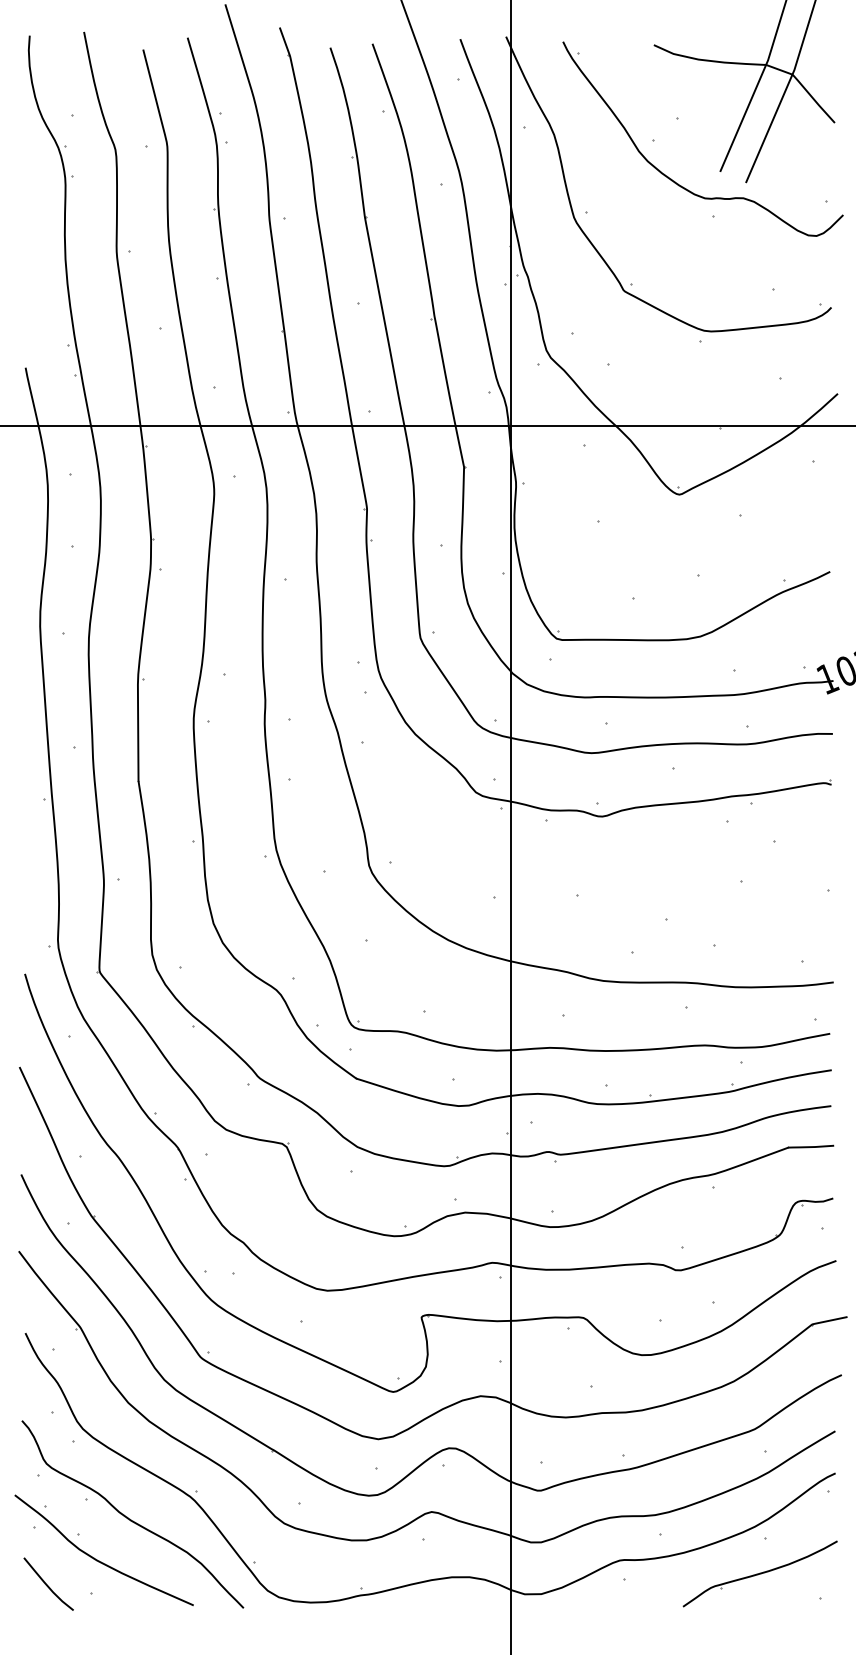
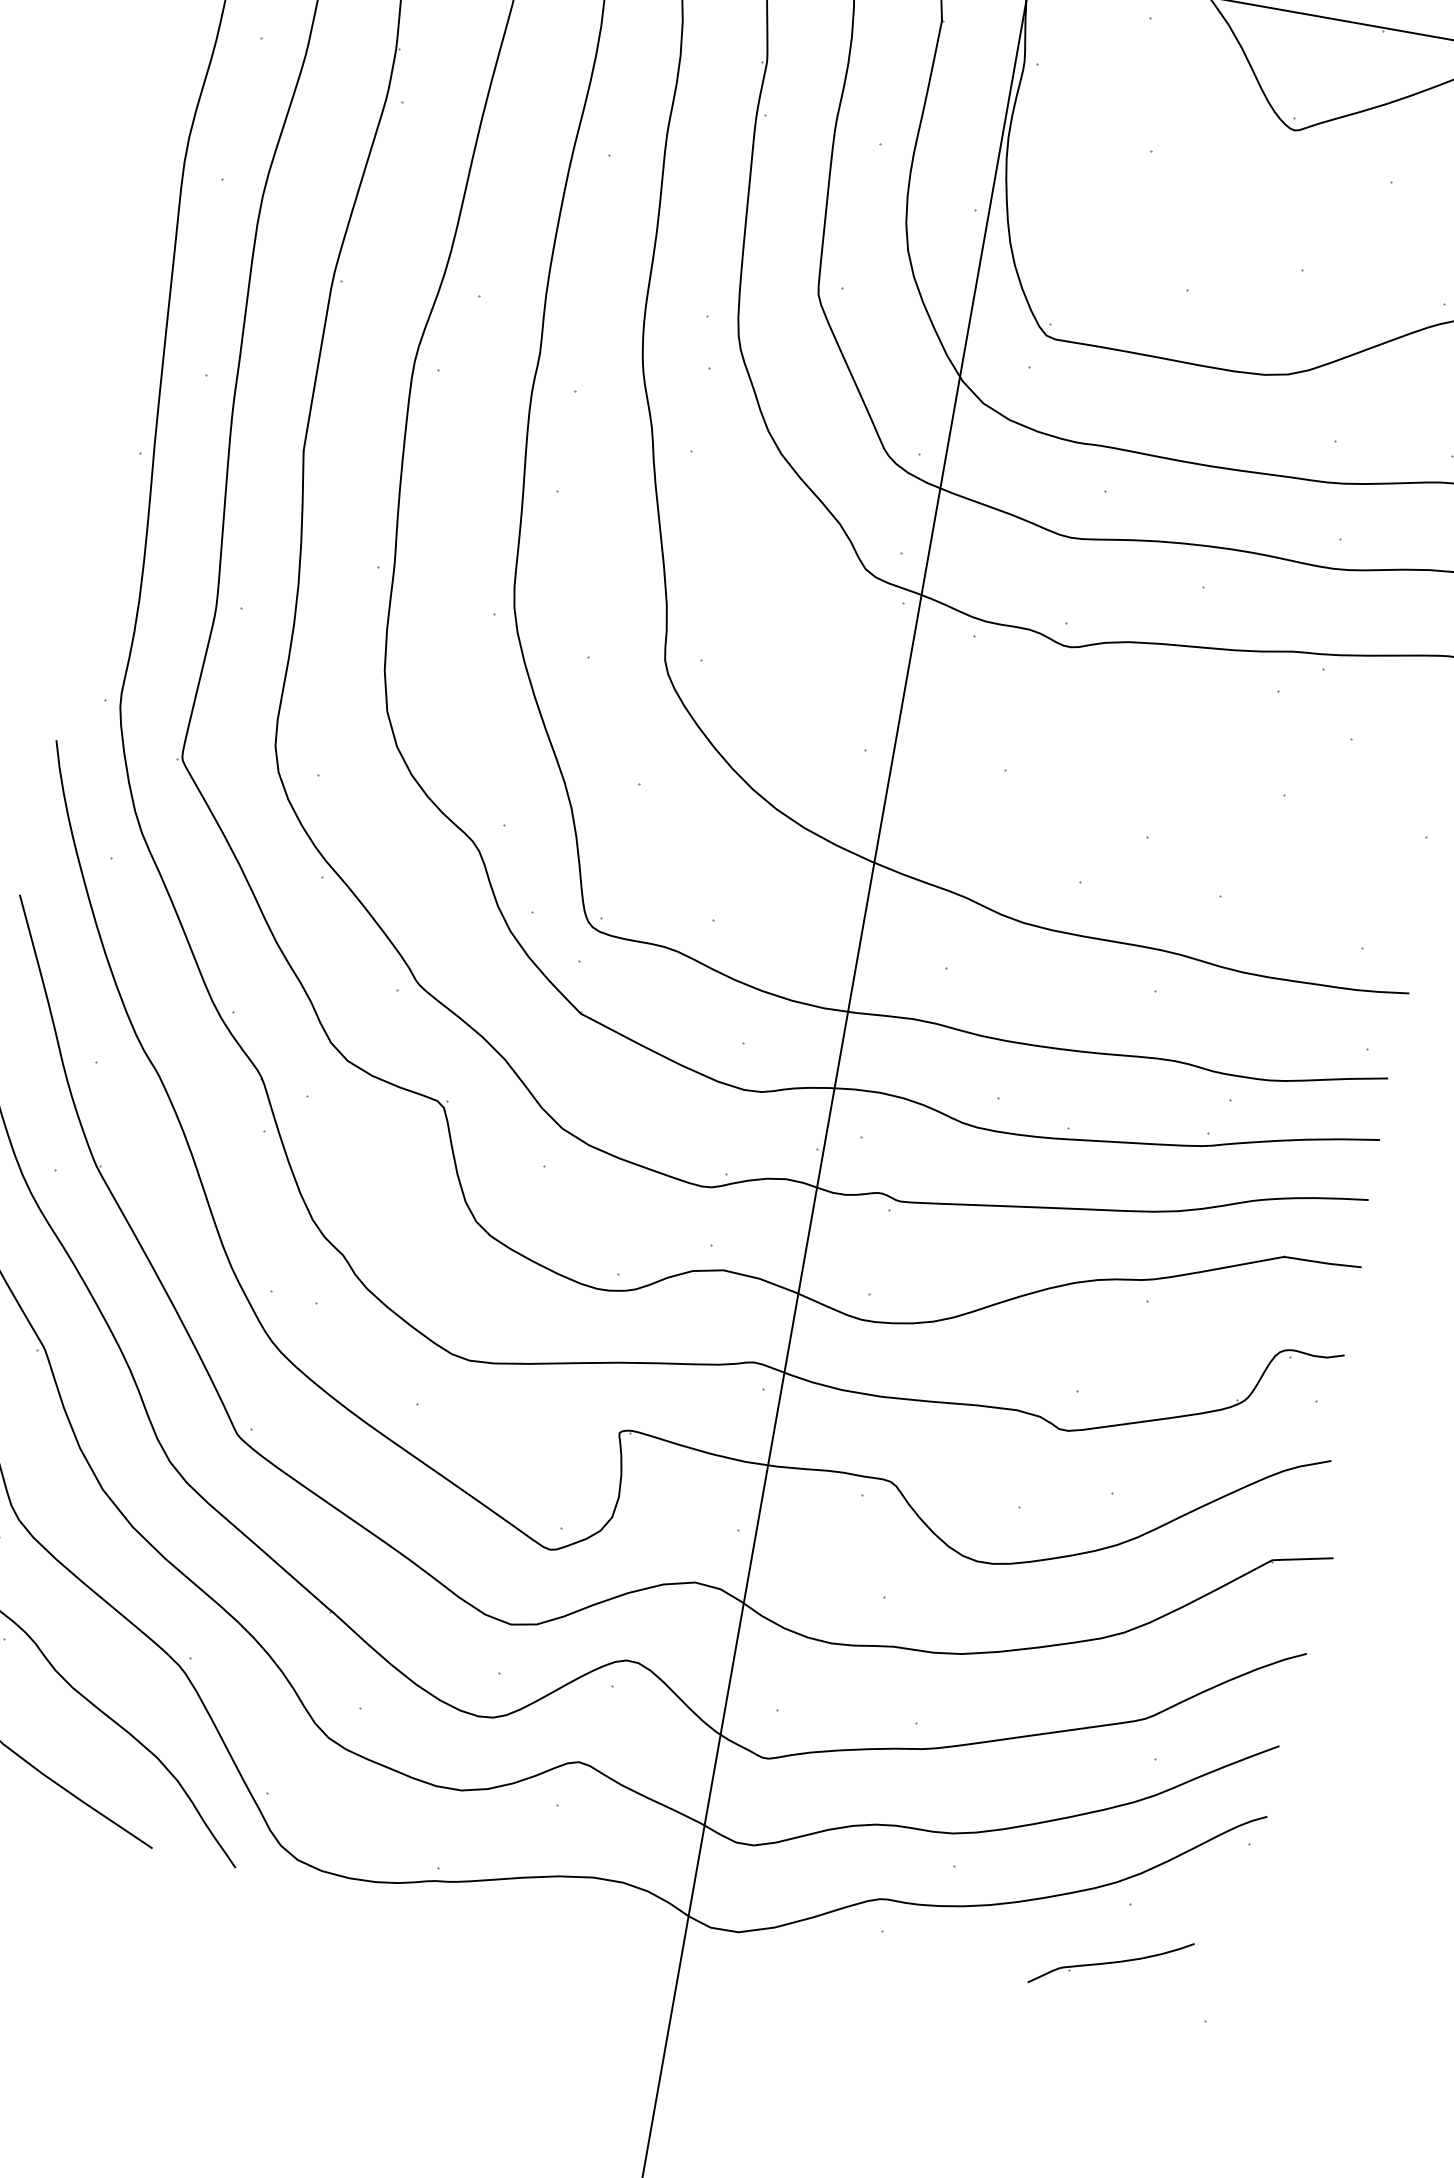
part: (759, 1573) -> (1110, 1962), size x0.6

